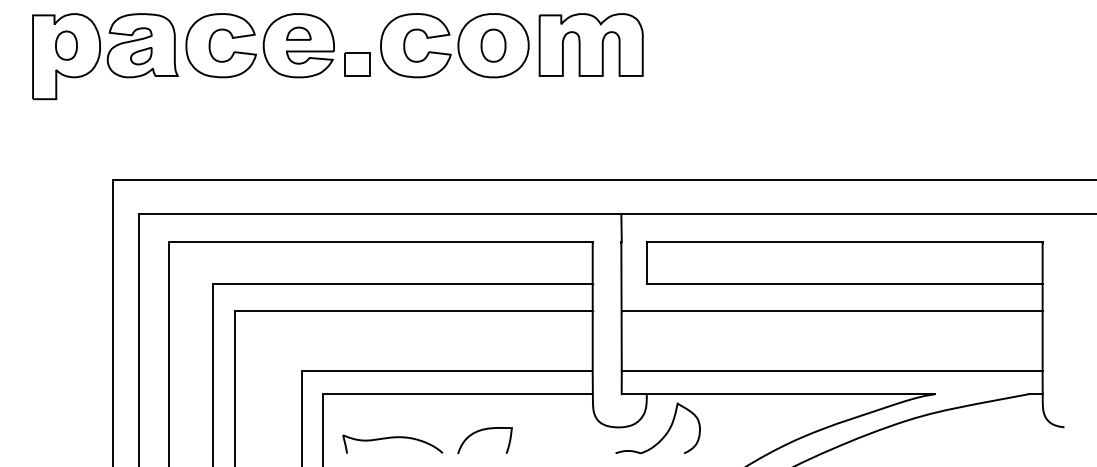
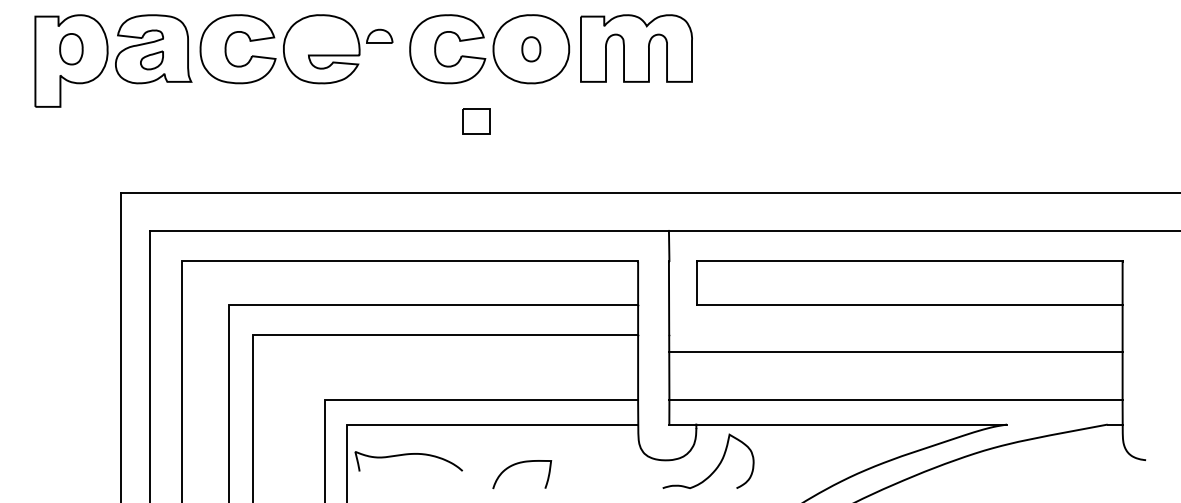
part: (298, 32) -> (379, 35), moved
part: (493, 45) -> (531, 49), size x0.7
part: (357, 64) -> (476, 121), moved
line: (831, 310) -> (895, 351), moved
curve: (391, 438) -> (407, 455), moved

